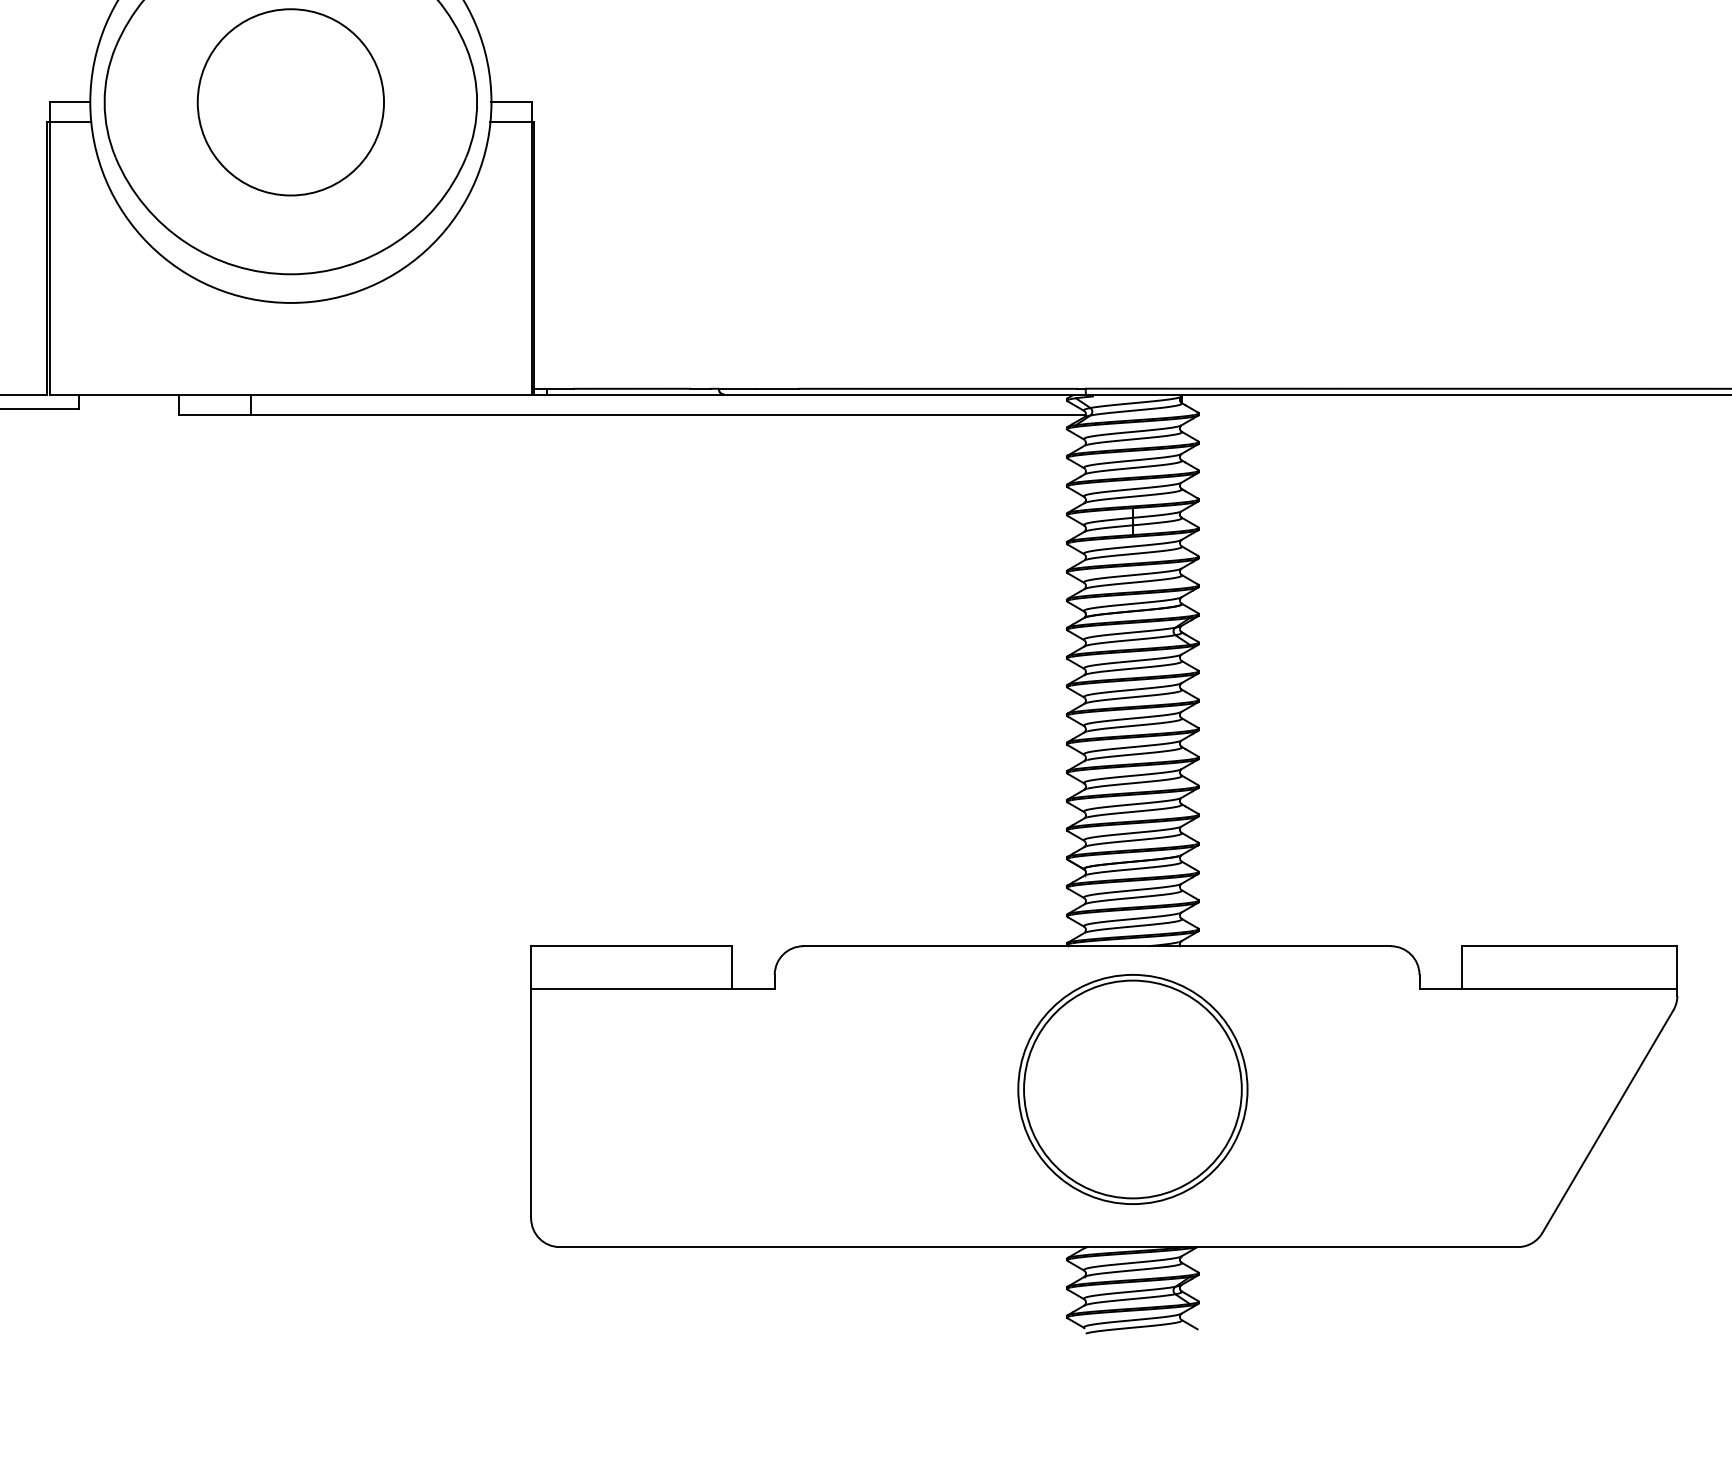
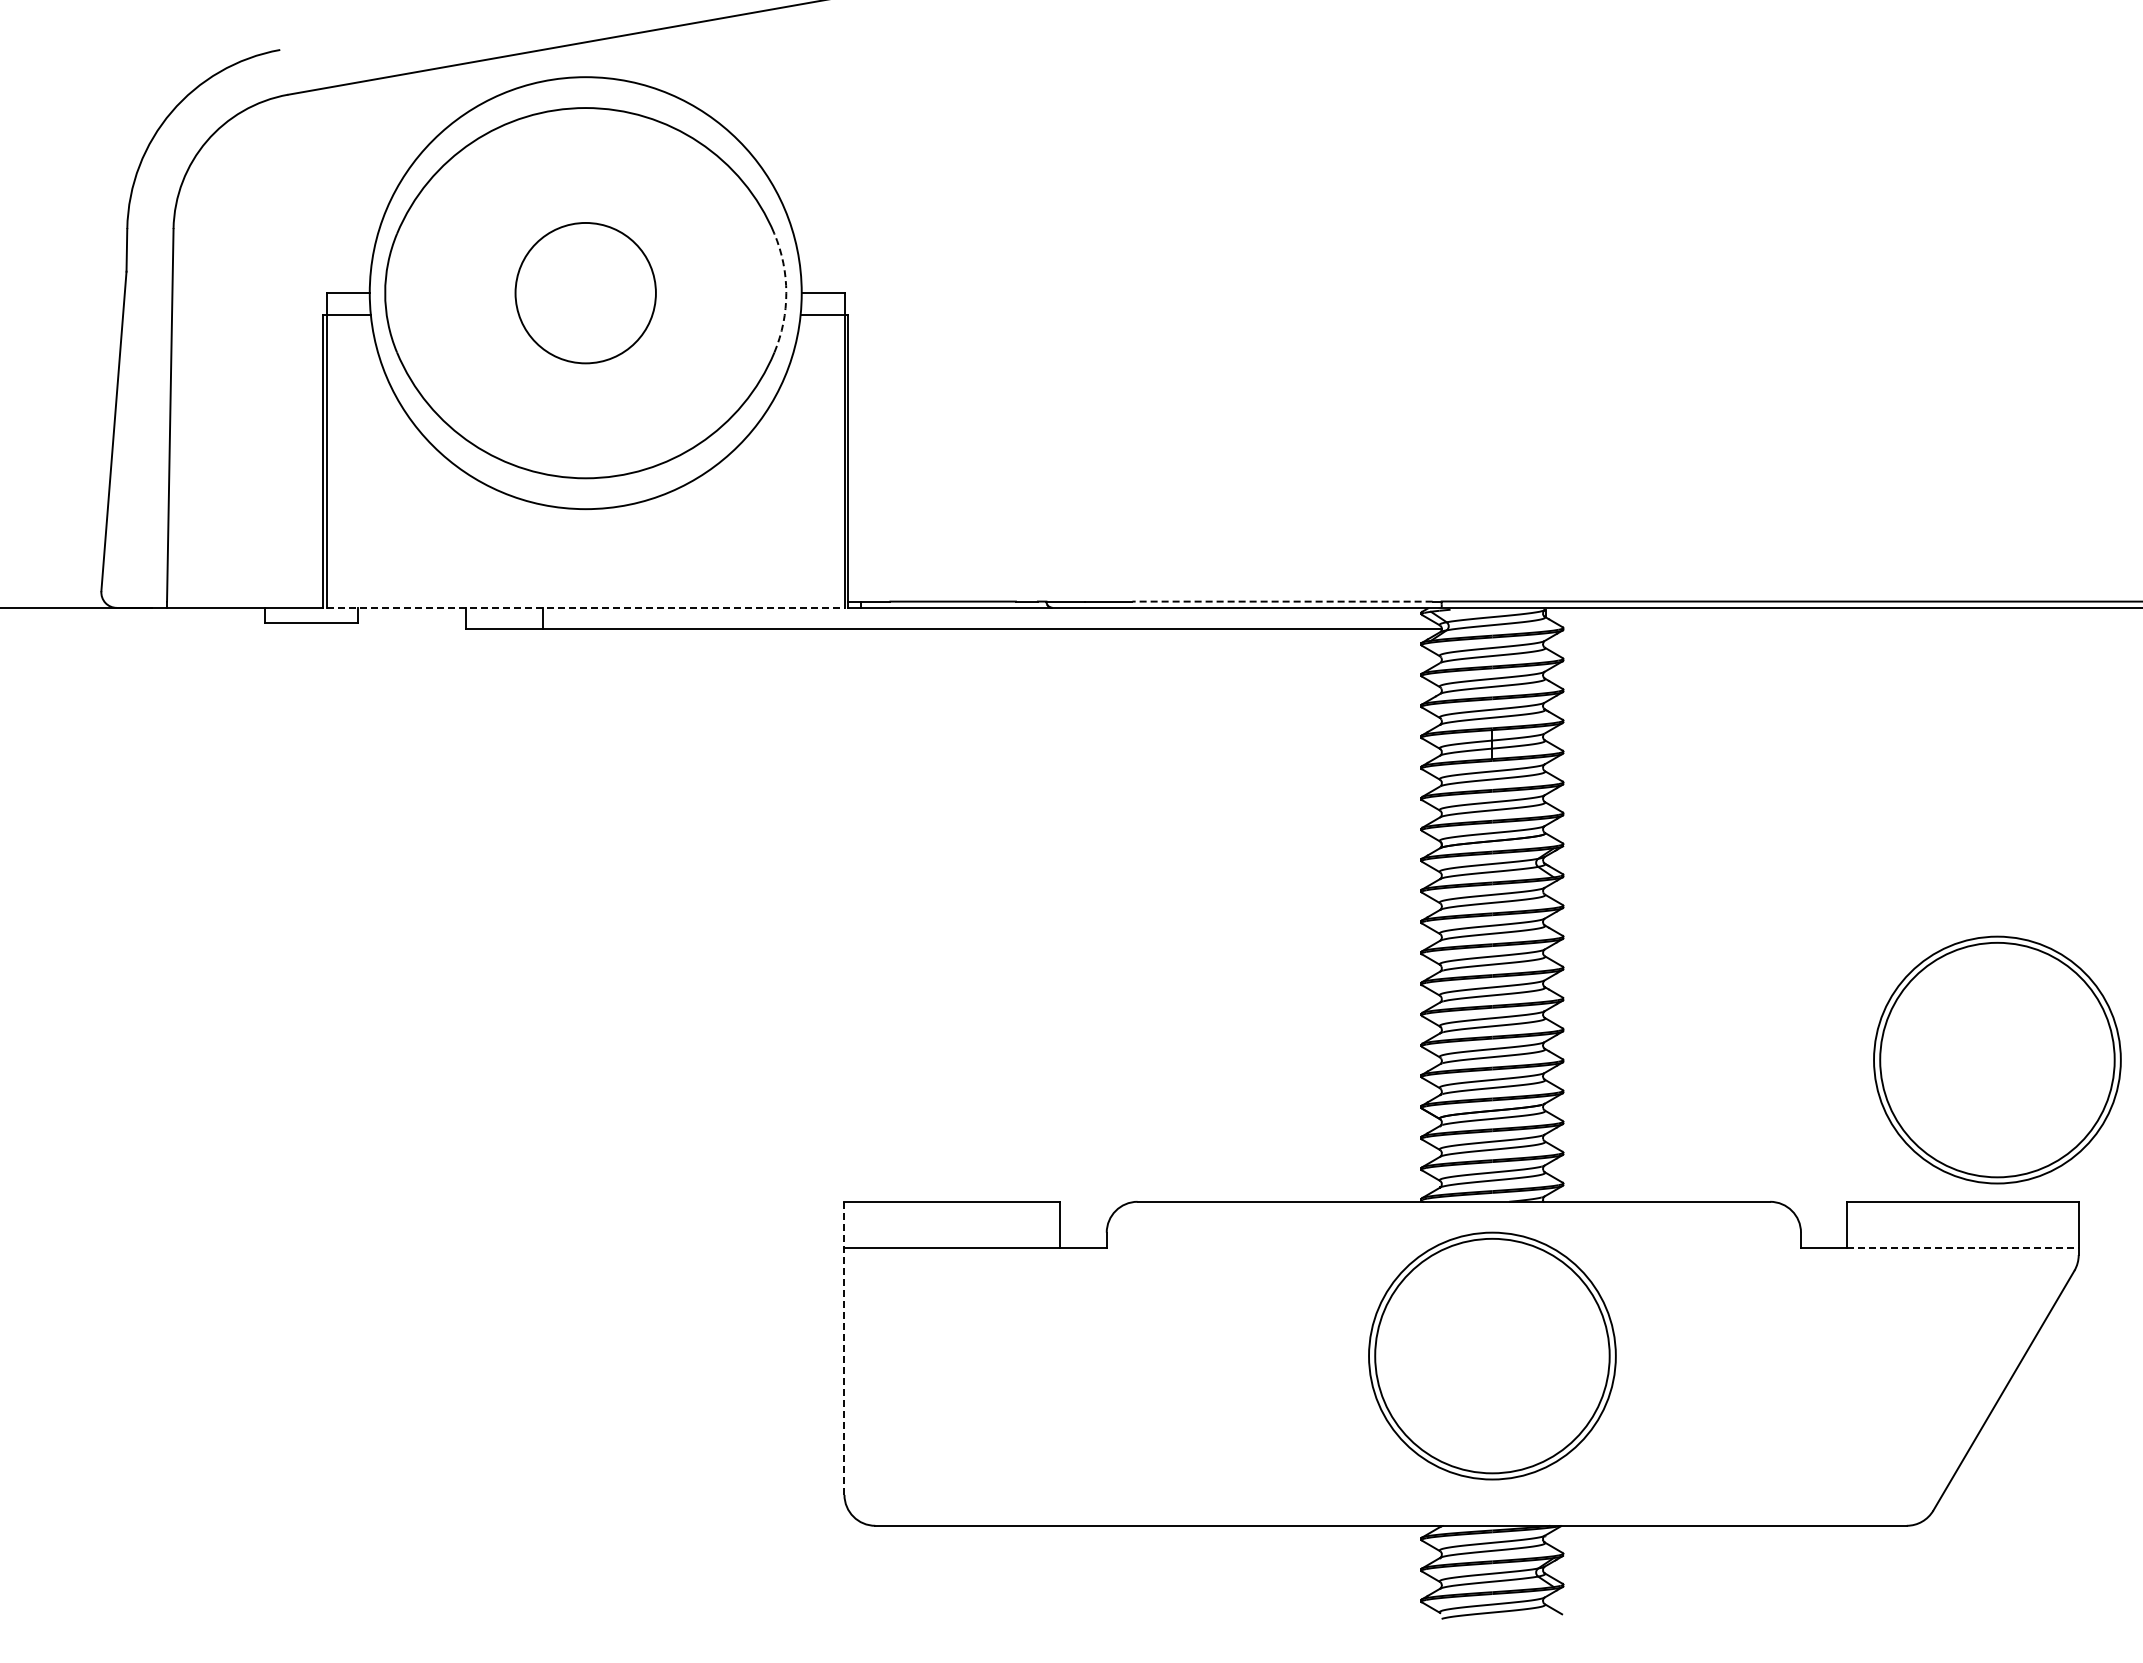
circle: (290, 101) -> (585, 292), size x0.7
arc: (477, 102) -> (786, 293), solid -> dashed
line: (937, 388) -> (1282, 601), solid -> dashed
line: (291, 394) -> (586, 607), solid -> dashed
part: (1601, 814) -> (1997, 1059), added
line: (1570, 989) -> (1963, 1248), solid -> dashed
line: (531, 1082) -> (844, 1348), solid -> dashed

